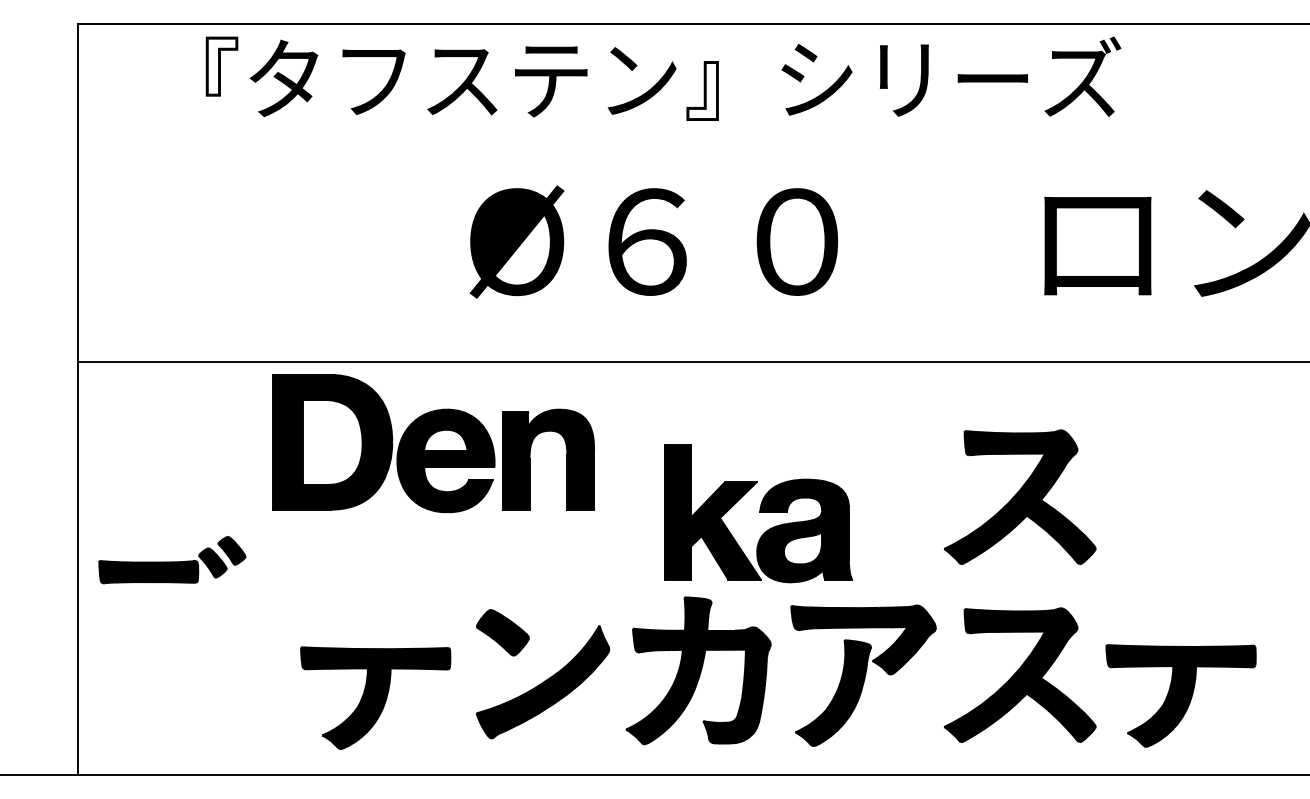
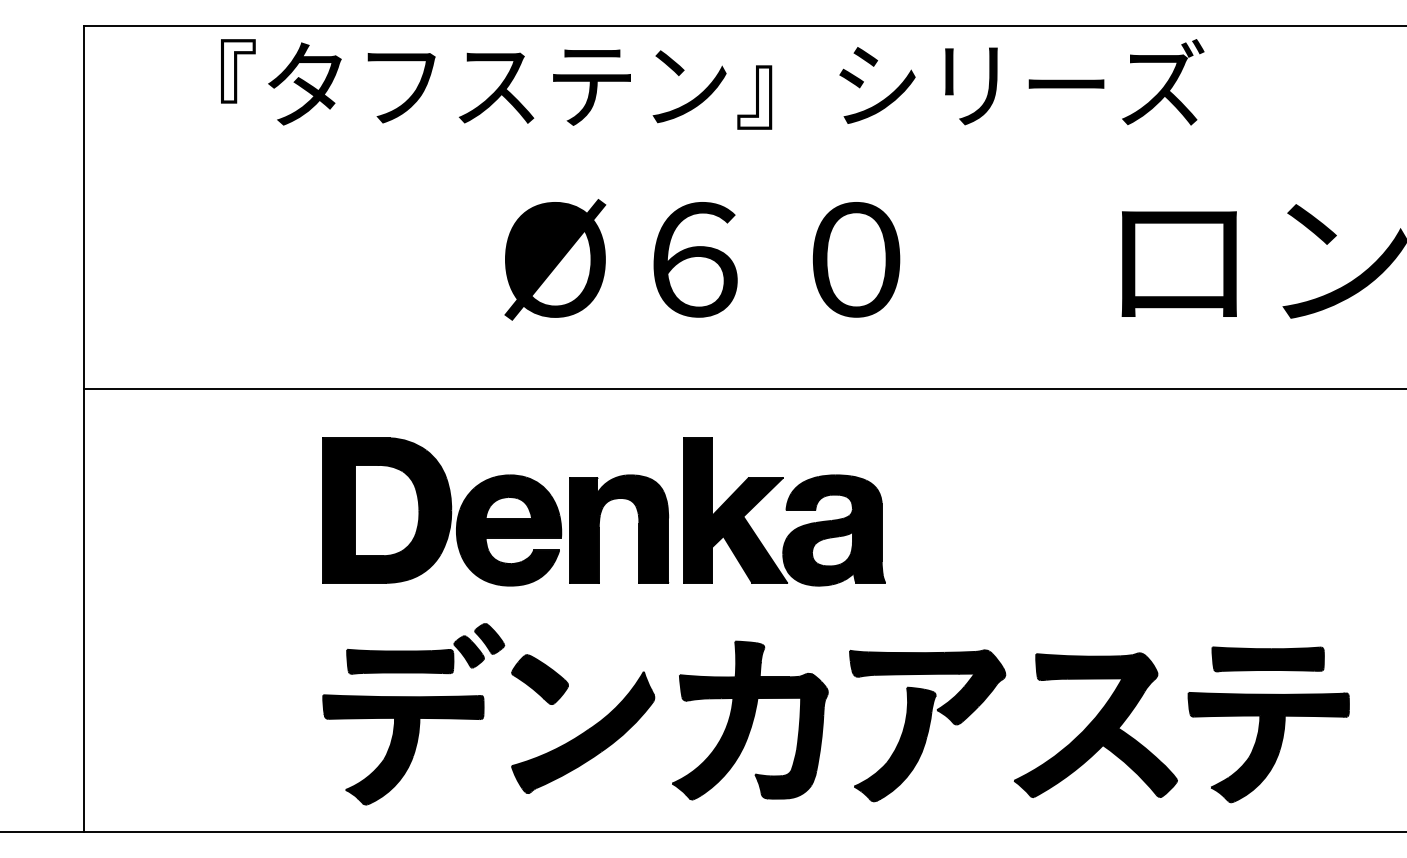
part: (433, 443) -> (495, 511), moved
part: (1019, 496) -> (1095, 533), removed
part: (758, 513) -> (784, 511), moved
part: (172, 560) -> (425, 649), moved
part: (1180, 613) -> (1268, 658), added

